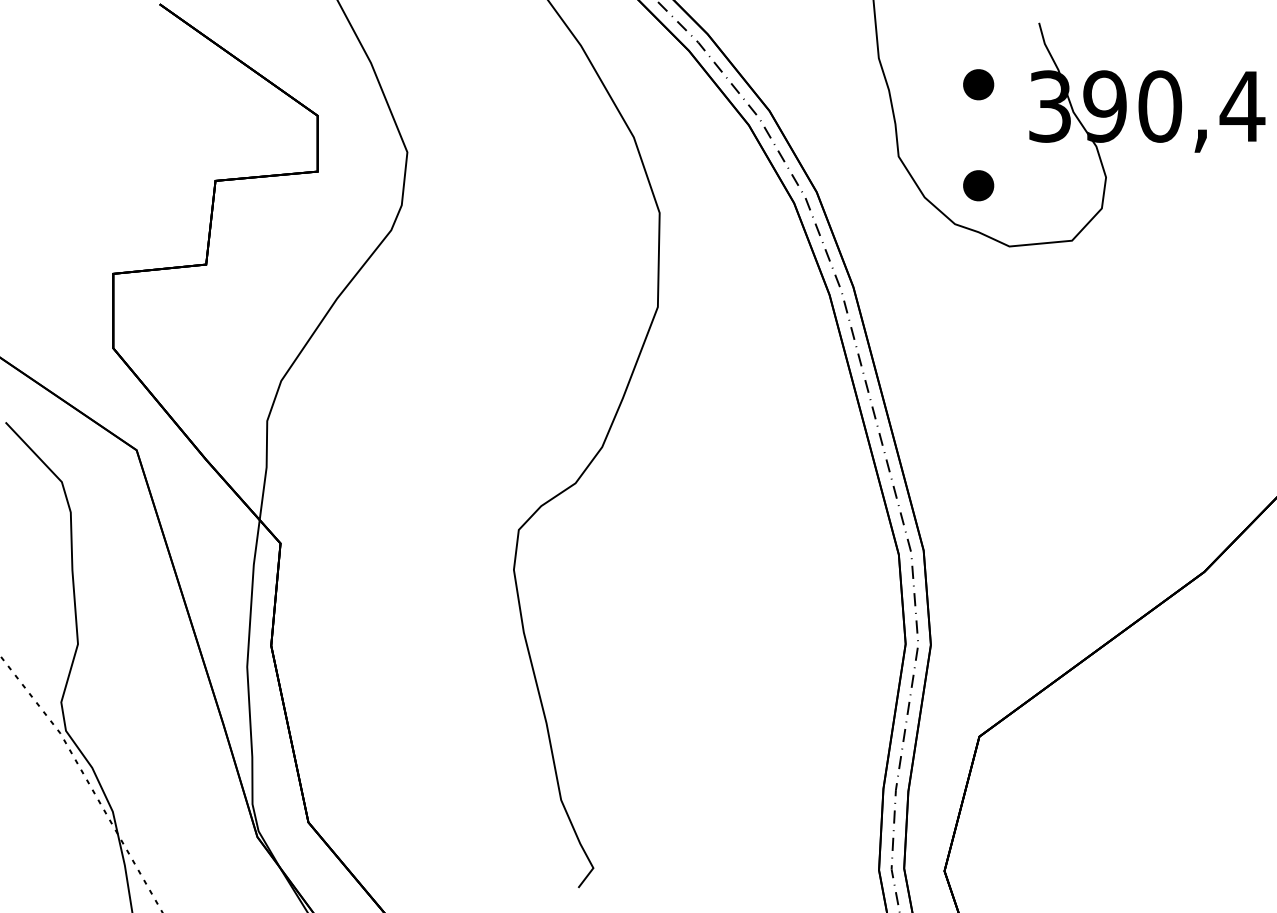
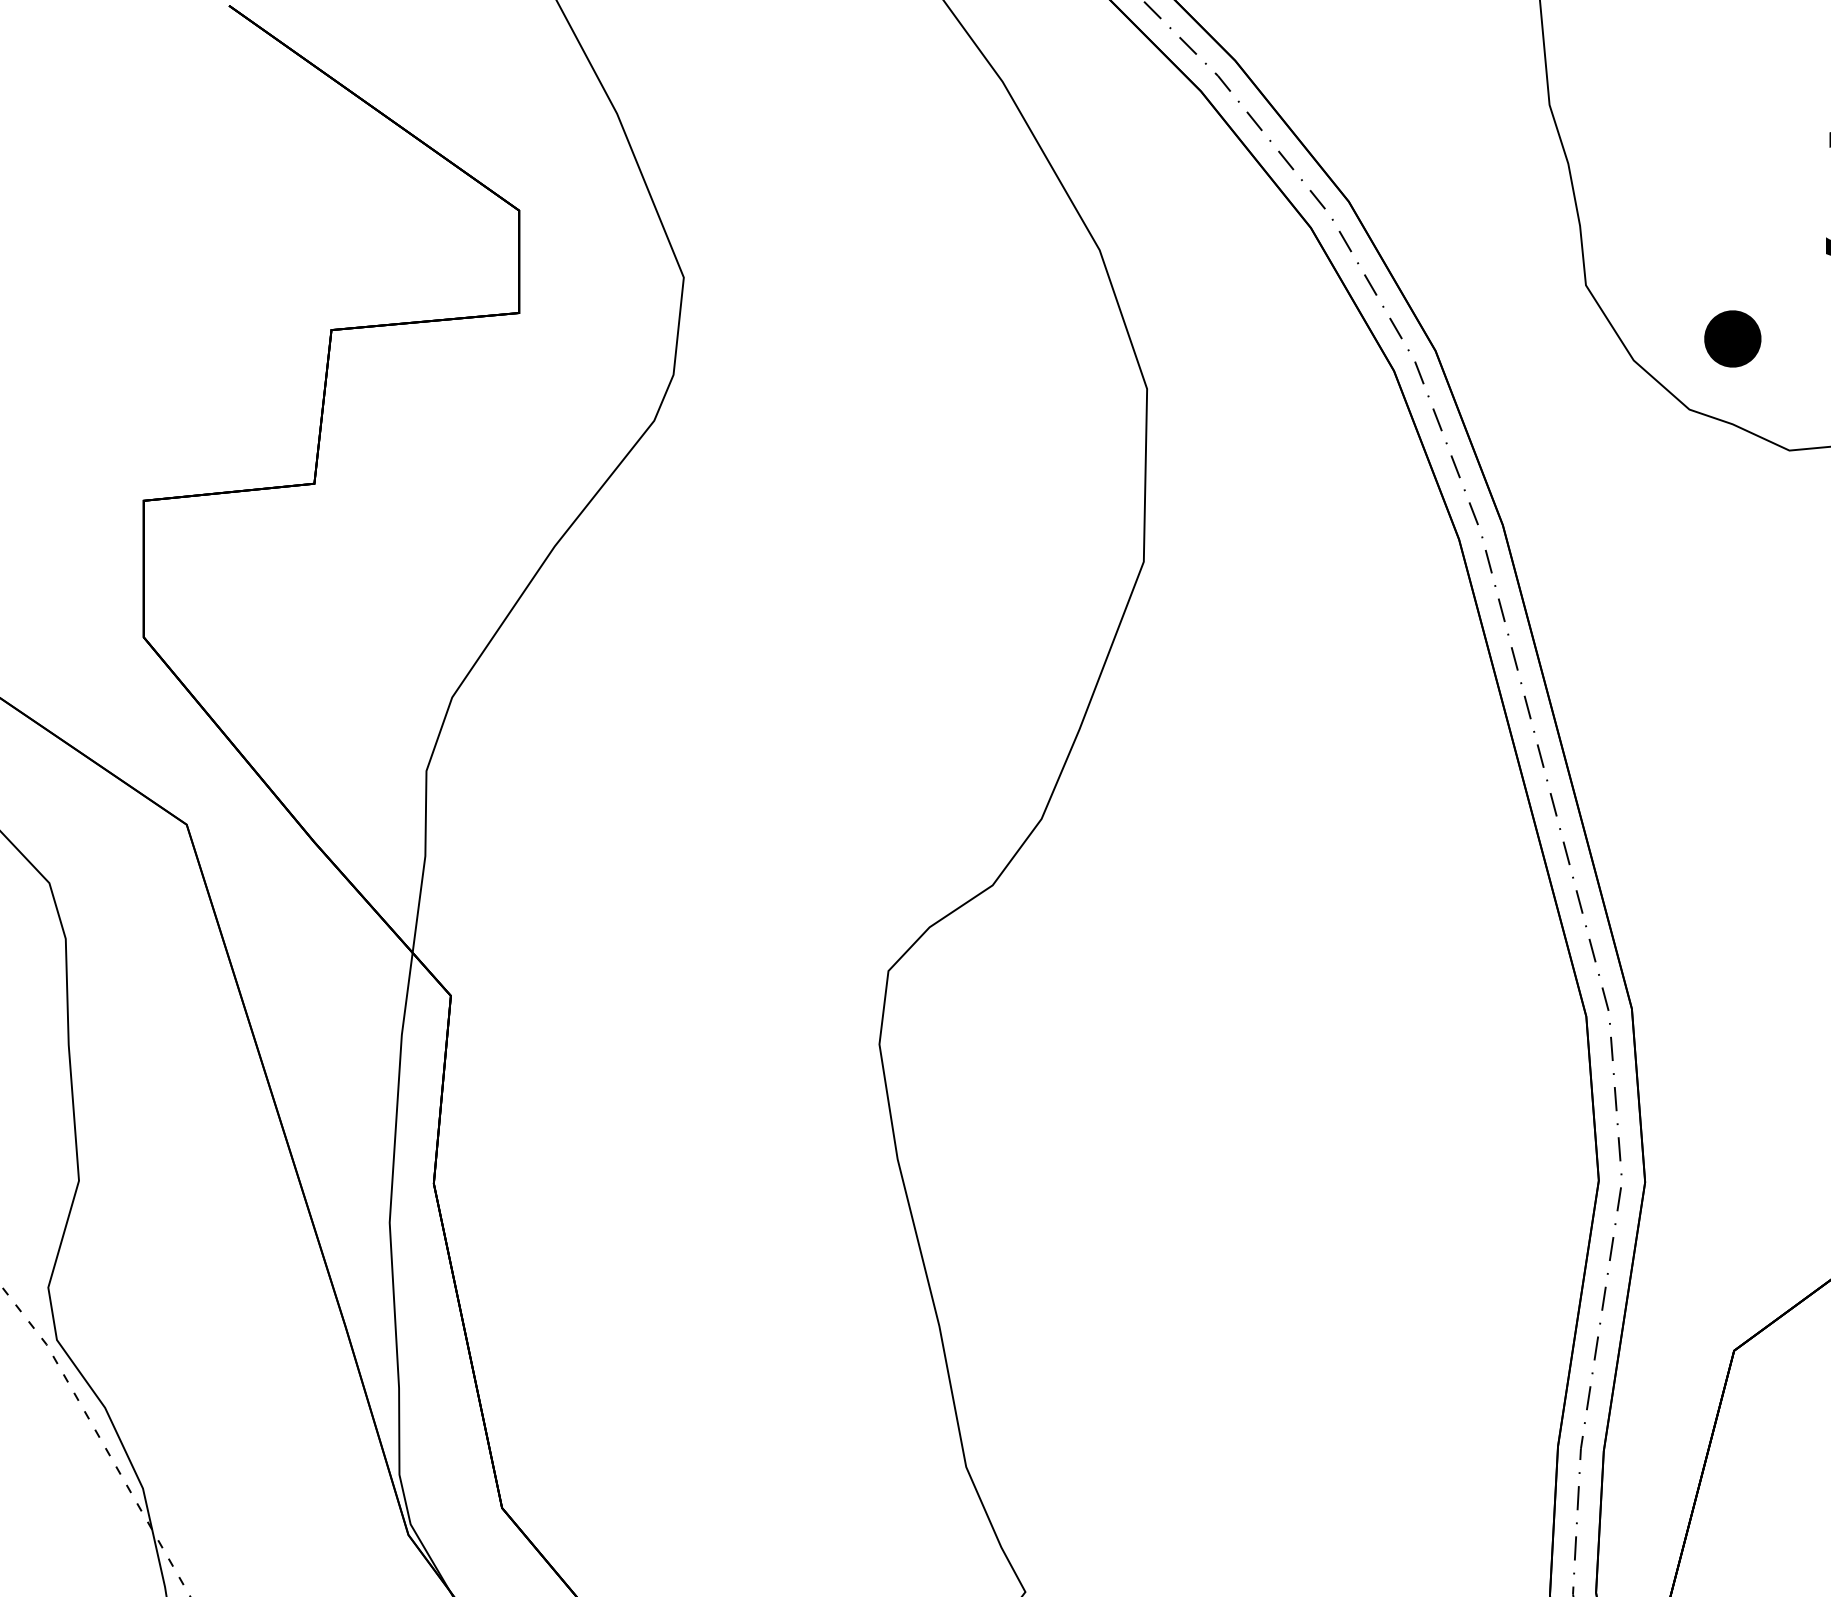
part: (978, 84) -> (1732, 153), removed

